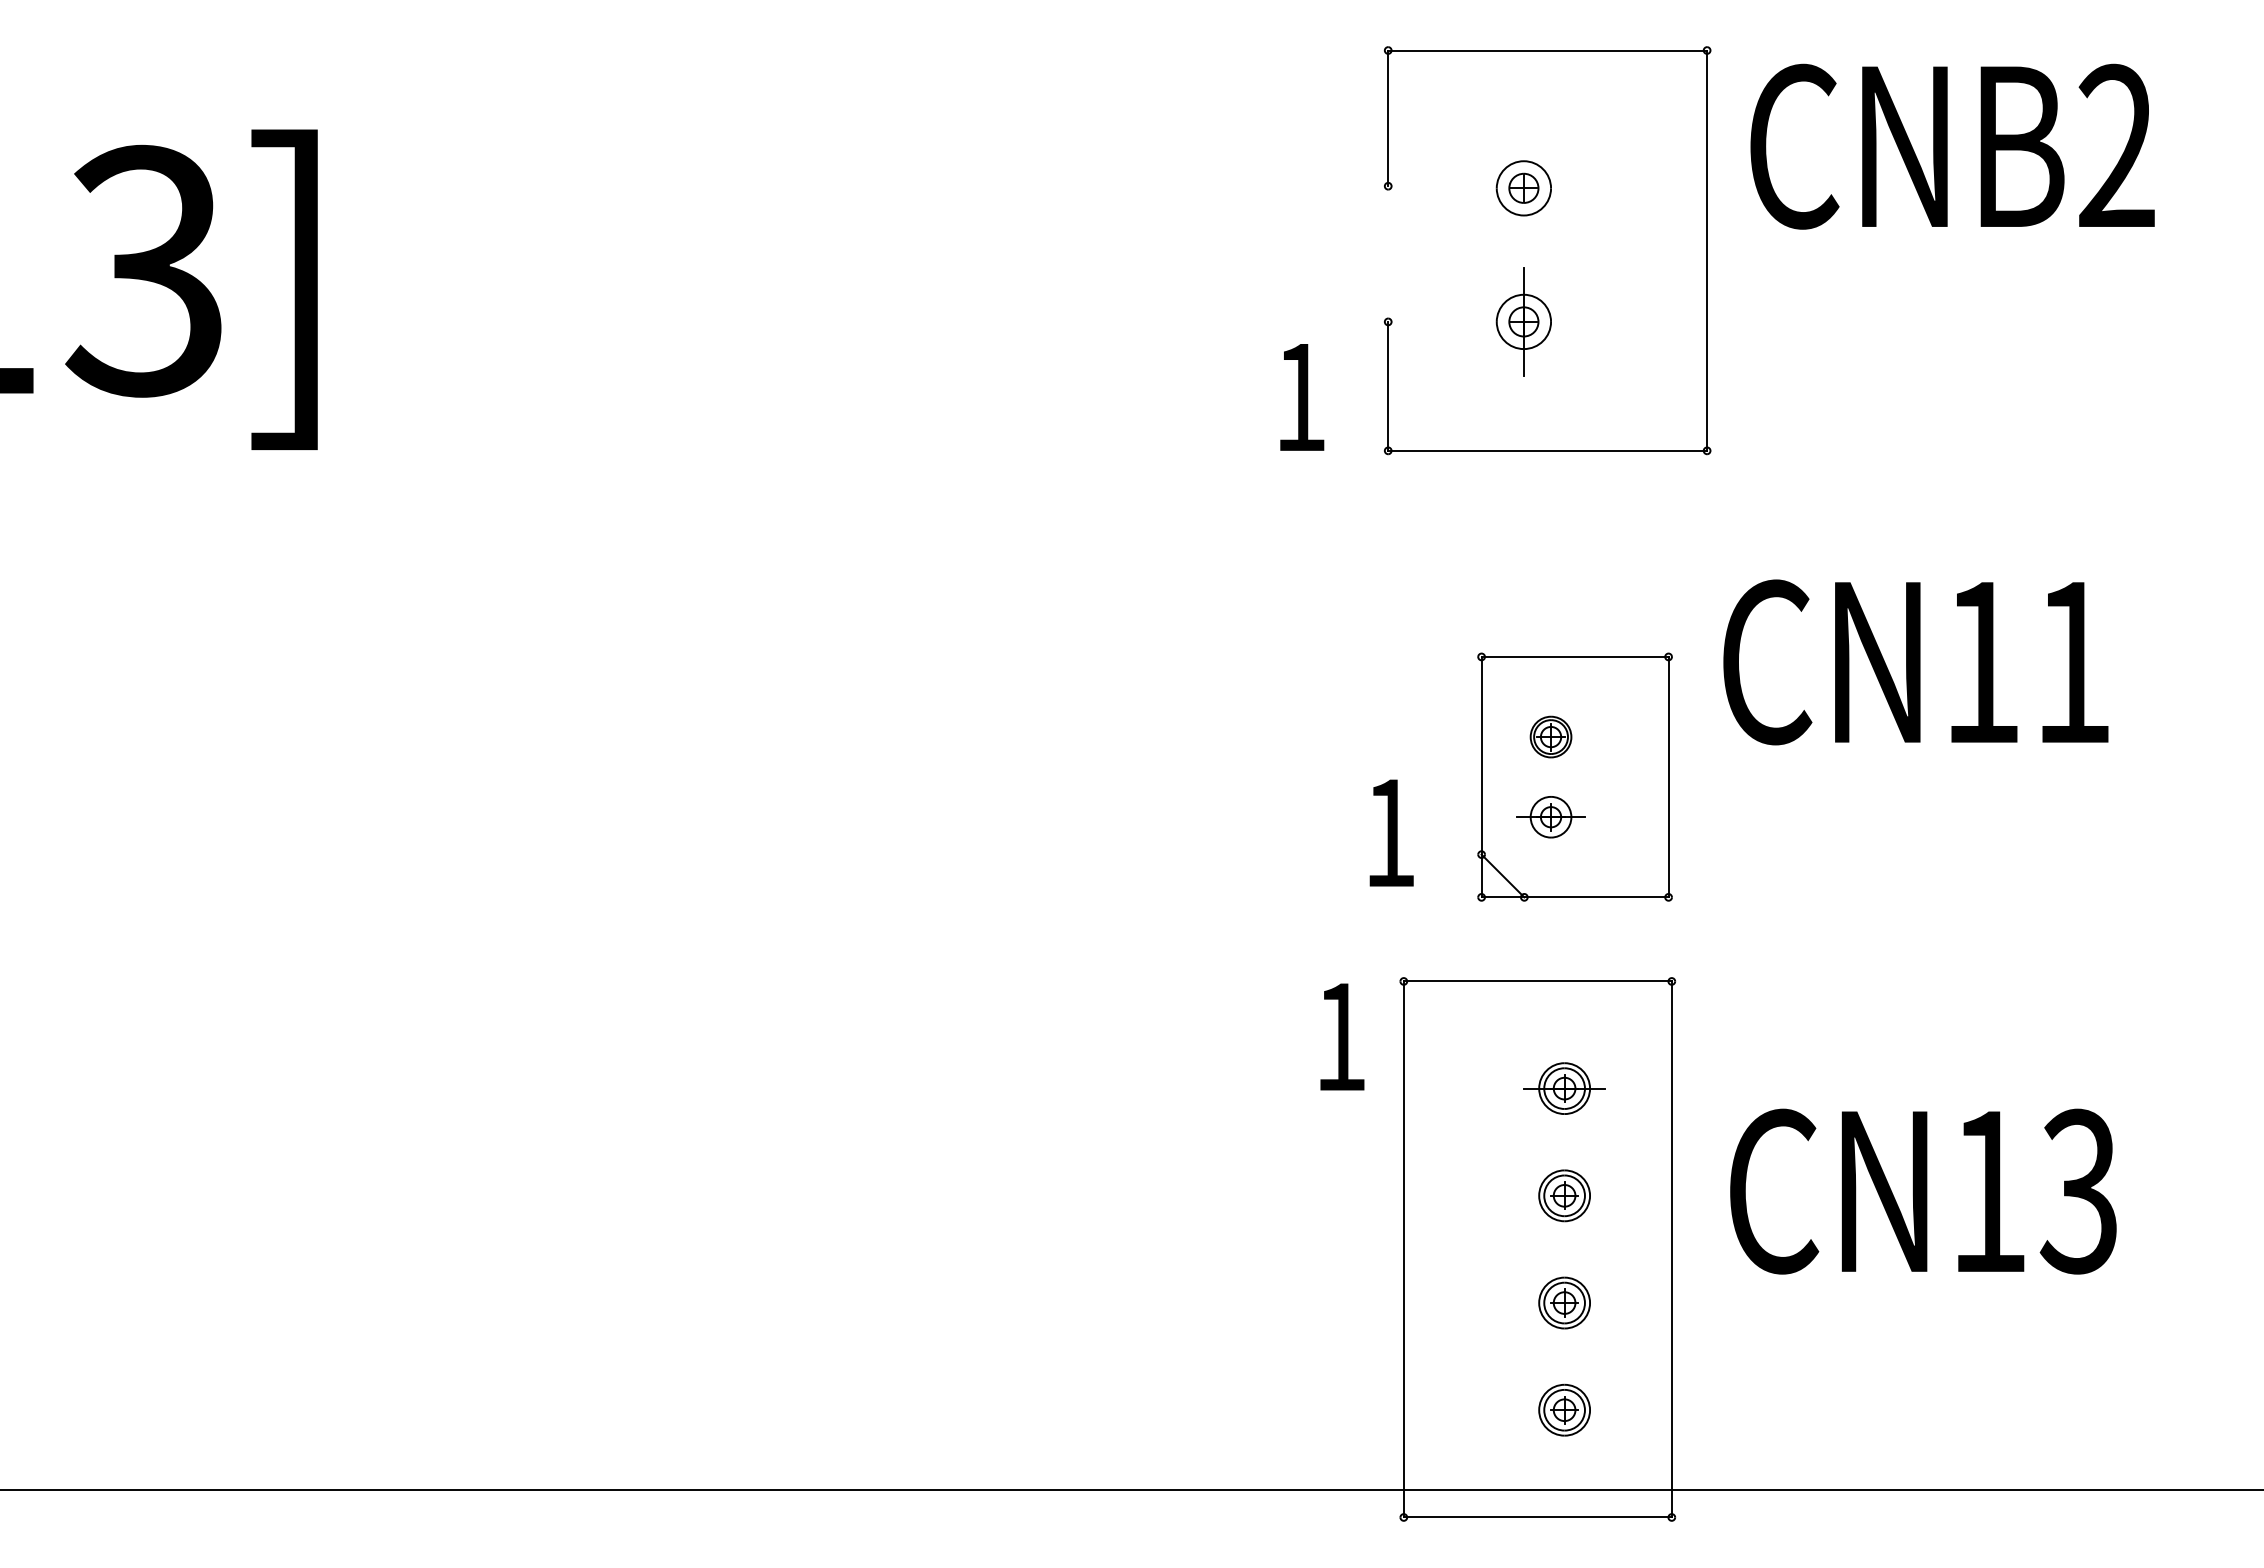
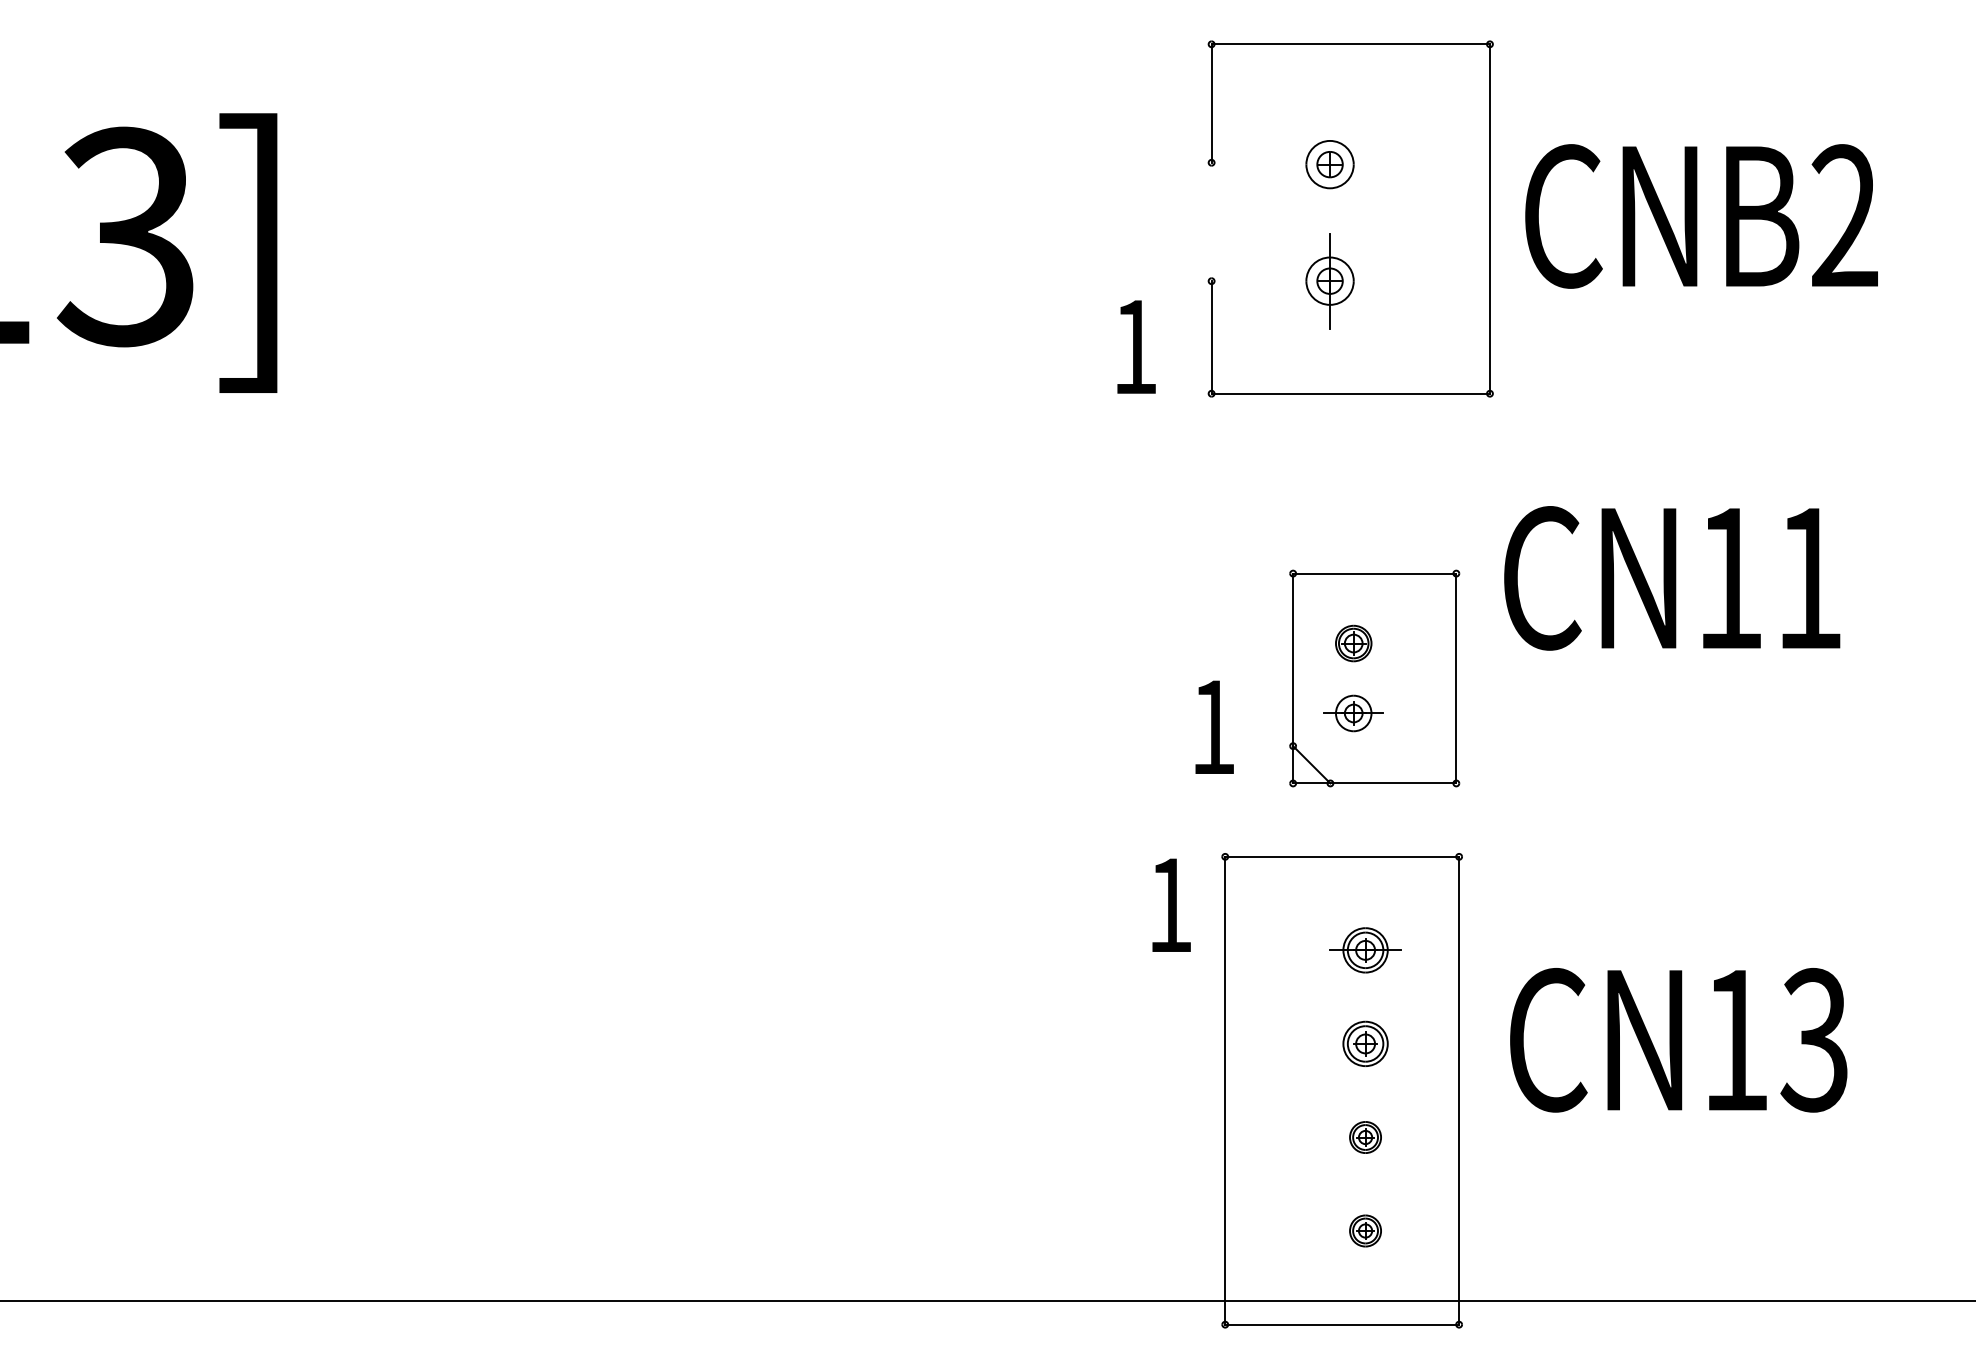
text: (1952, 146) -> (1701, 216), moved
part: (1564, 1302) -> (1365, 1137), size x0.7
part: (1564, 1409) -> (1365, 1230), size x0.7

